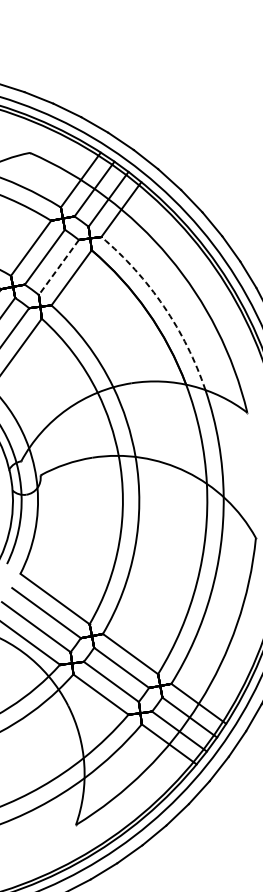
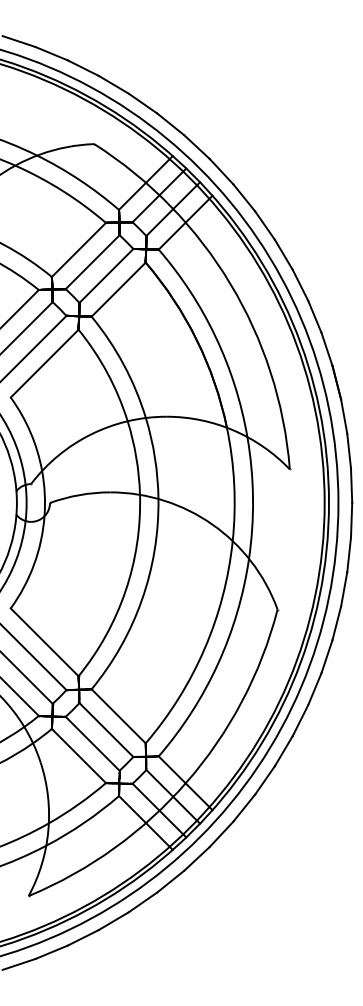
line: (59, 267) -> (106, 276), dashed -> solid
arc: (163, 306) -> (215, 337), dashed -> solid

